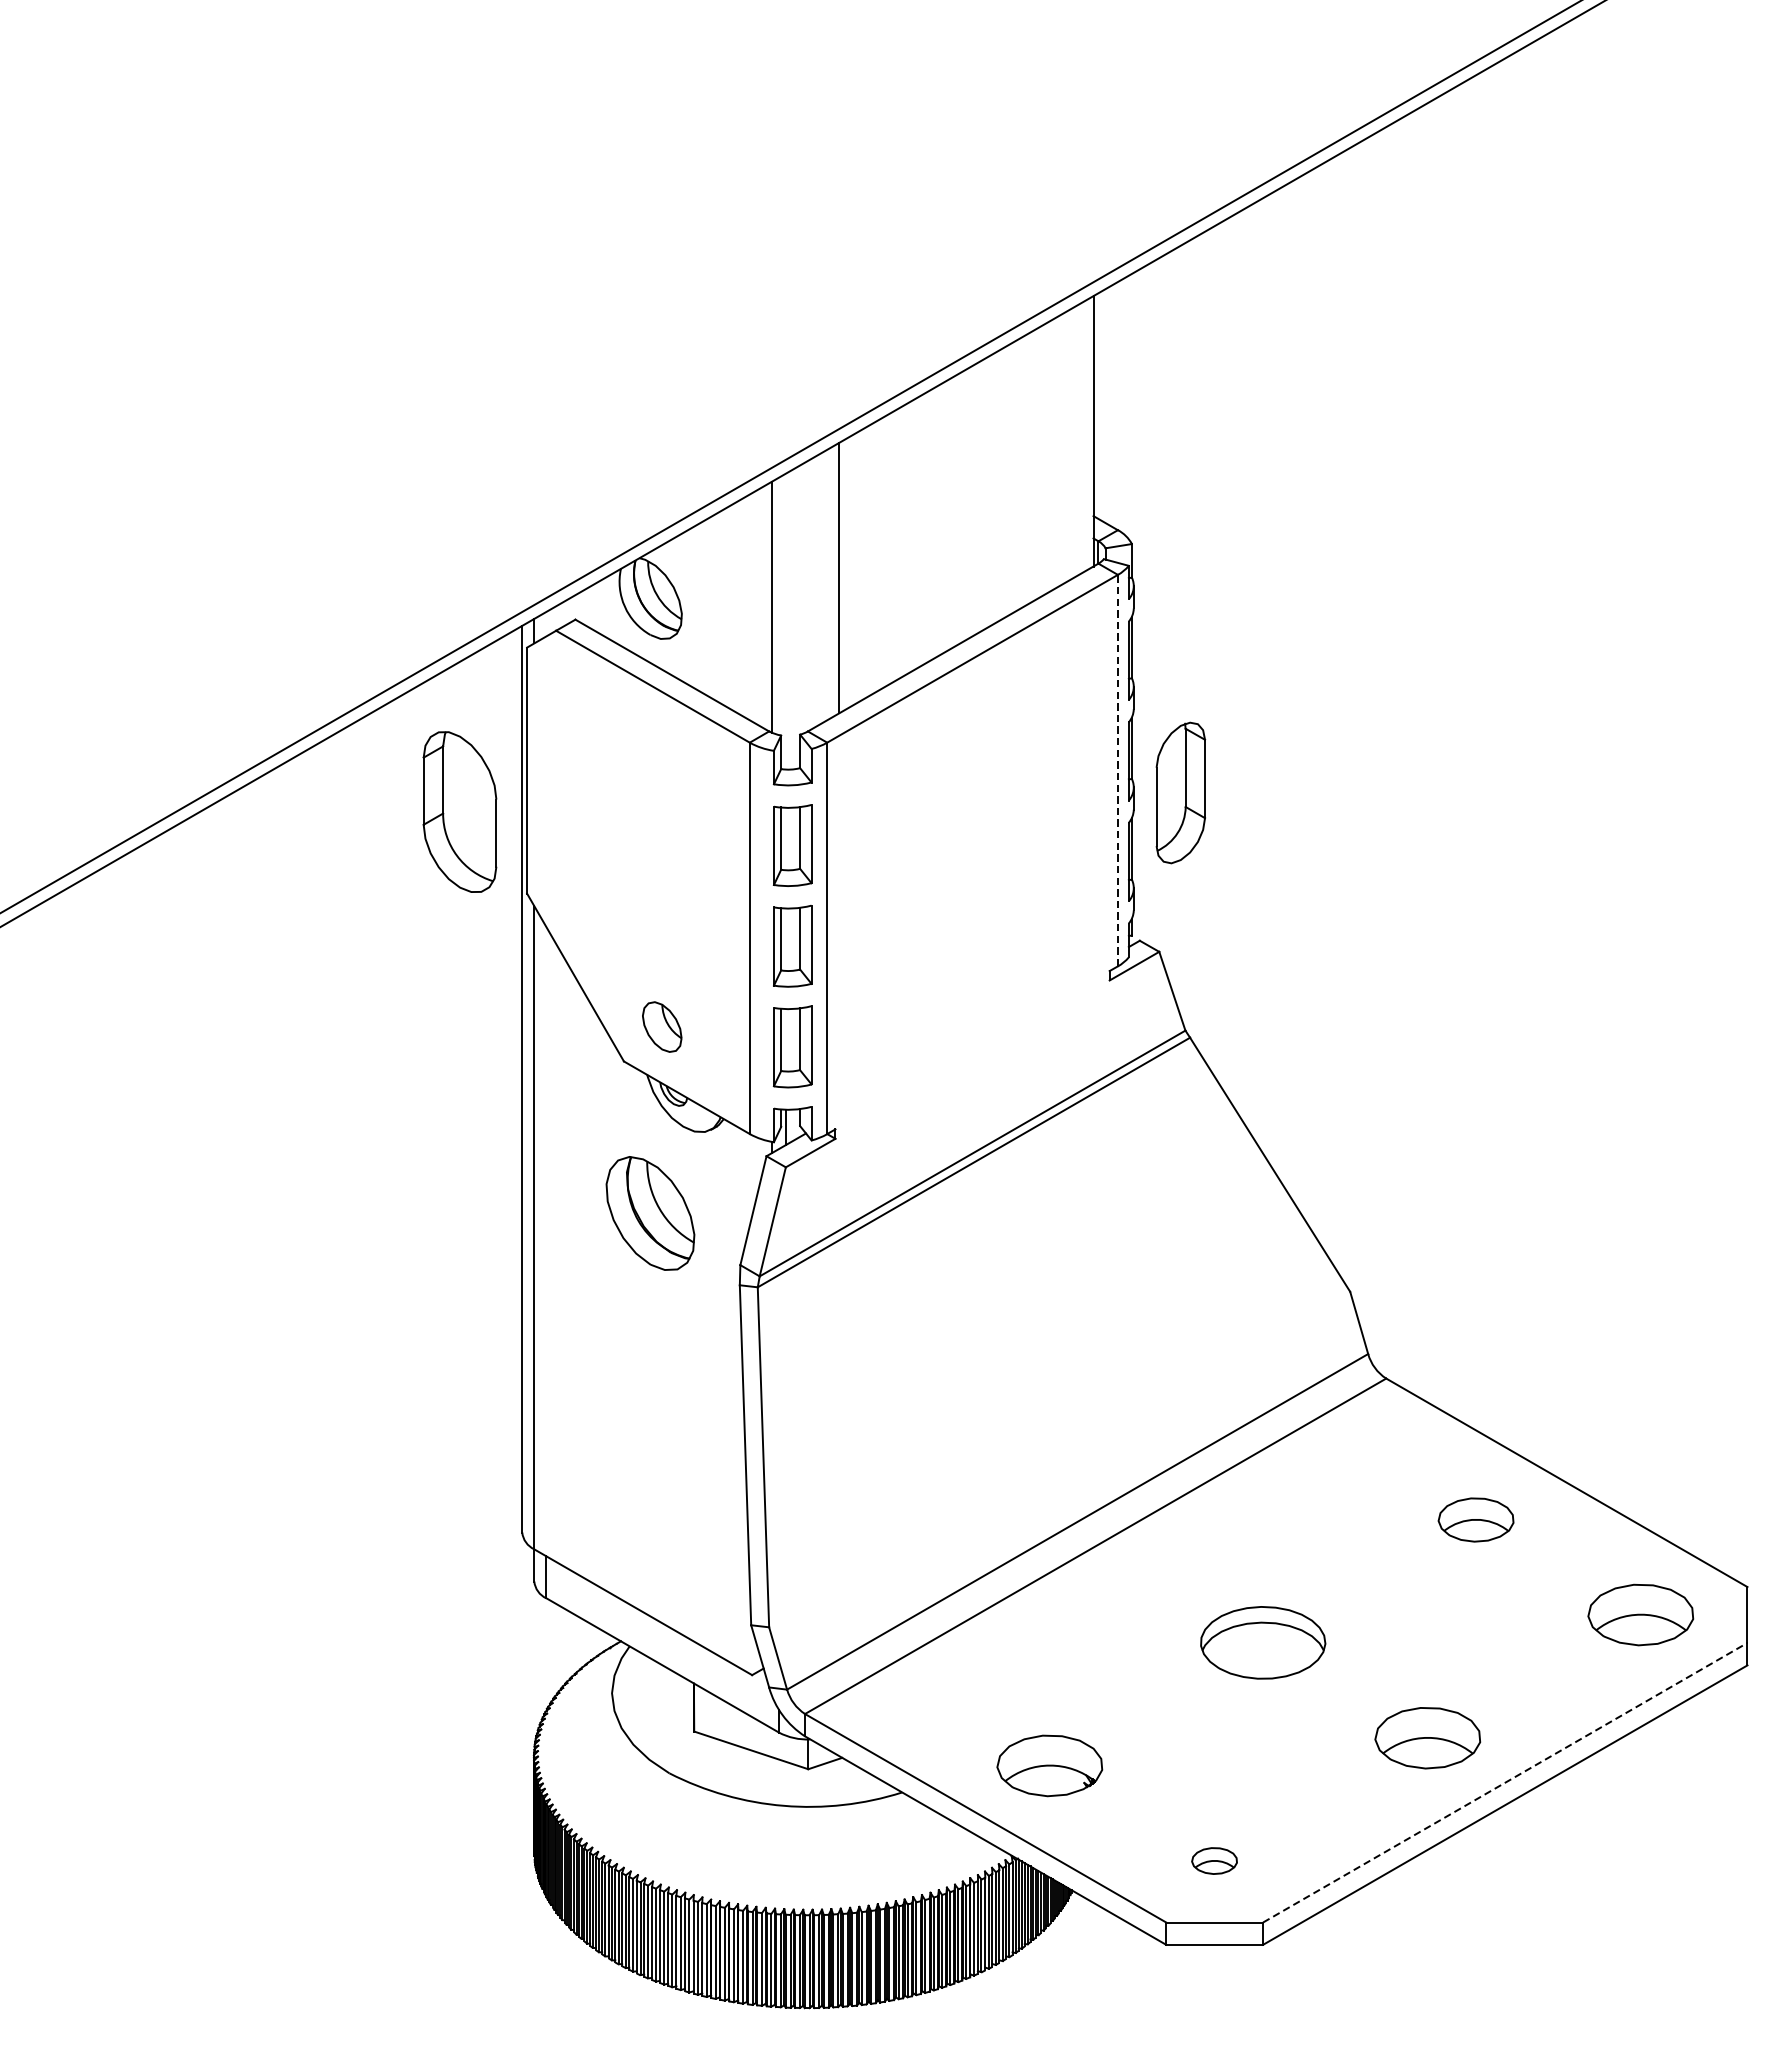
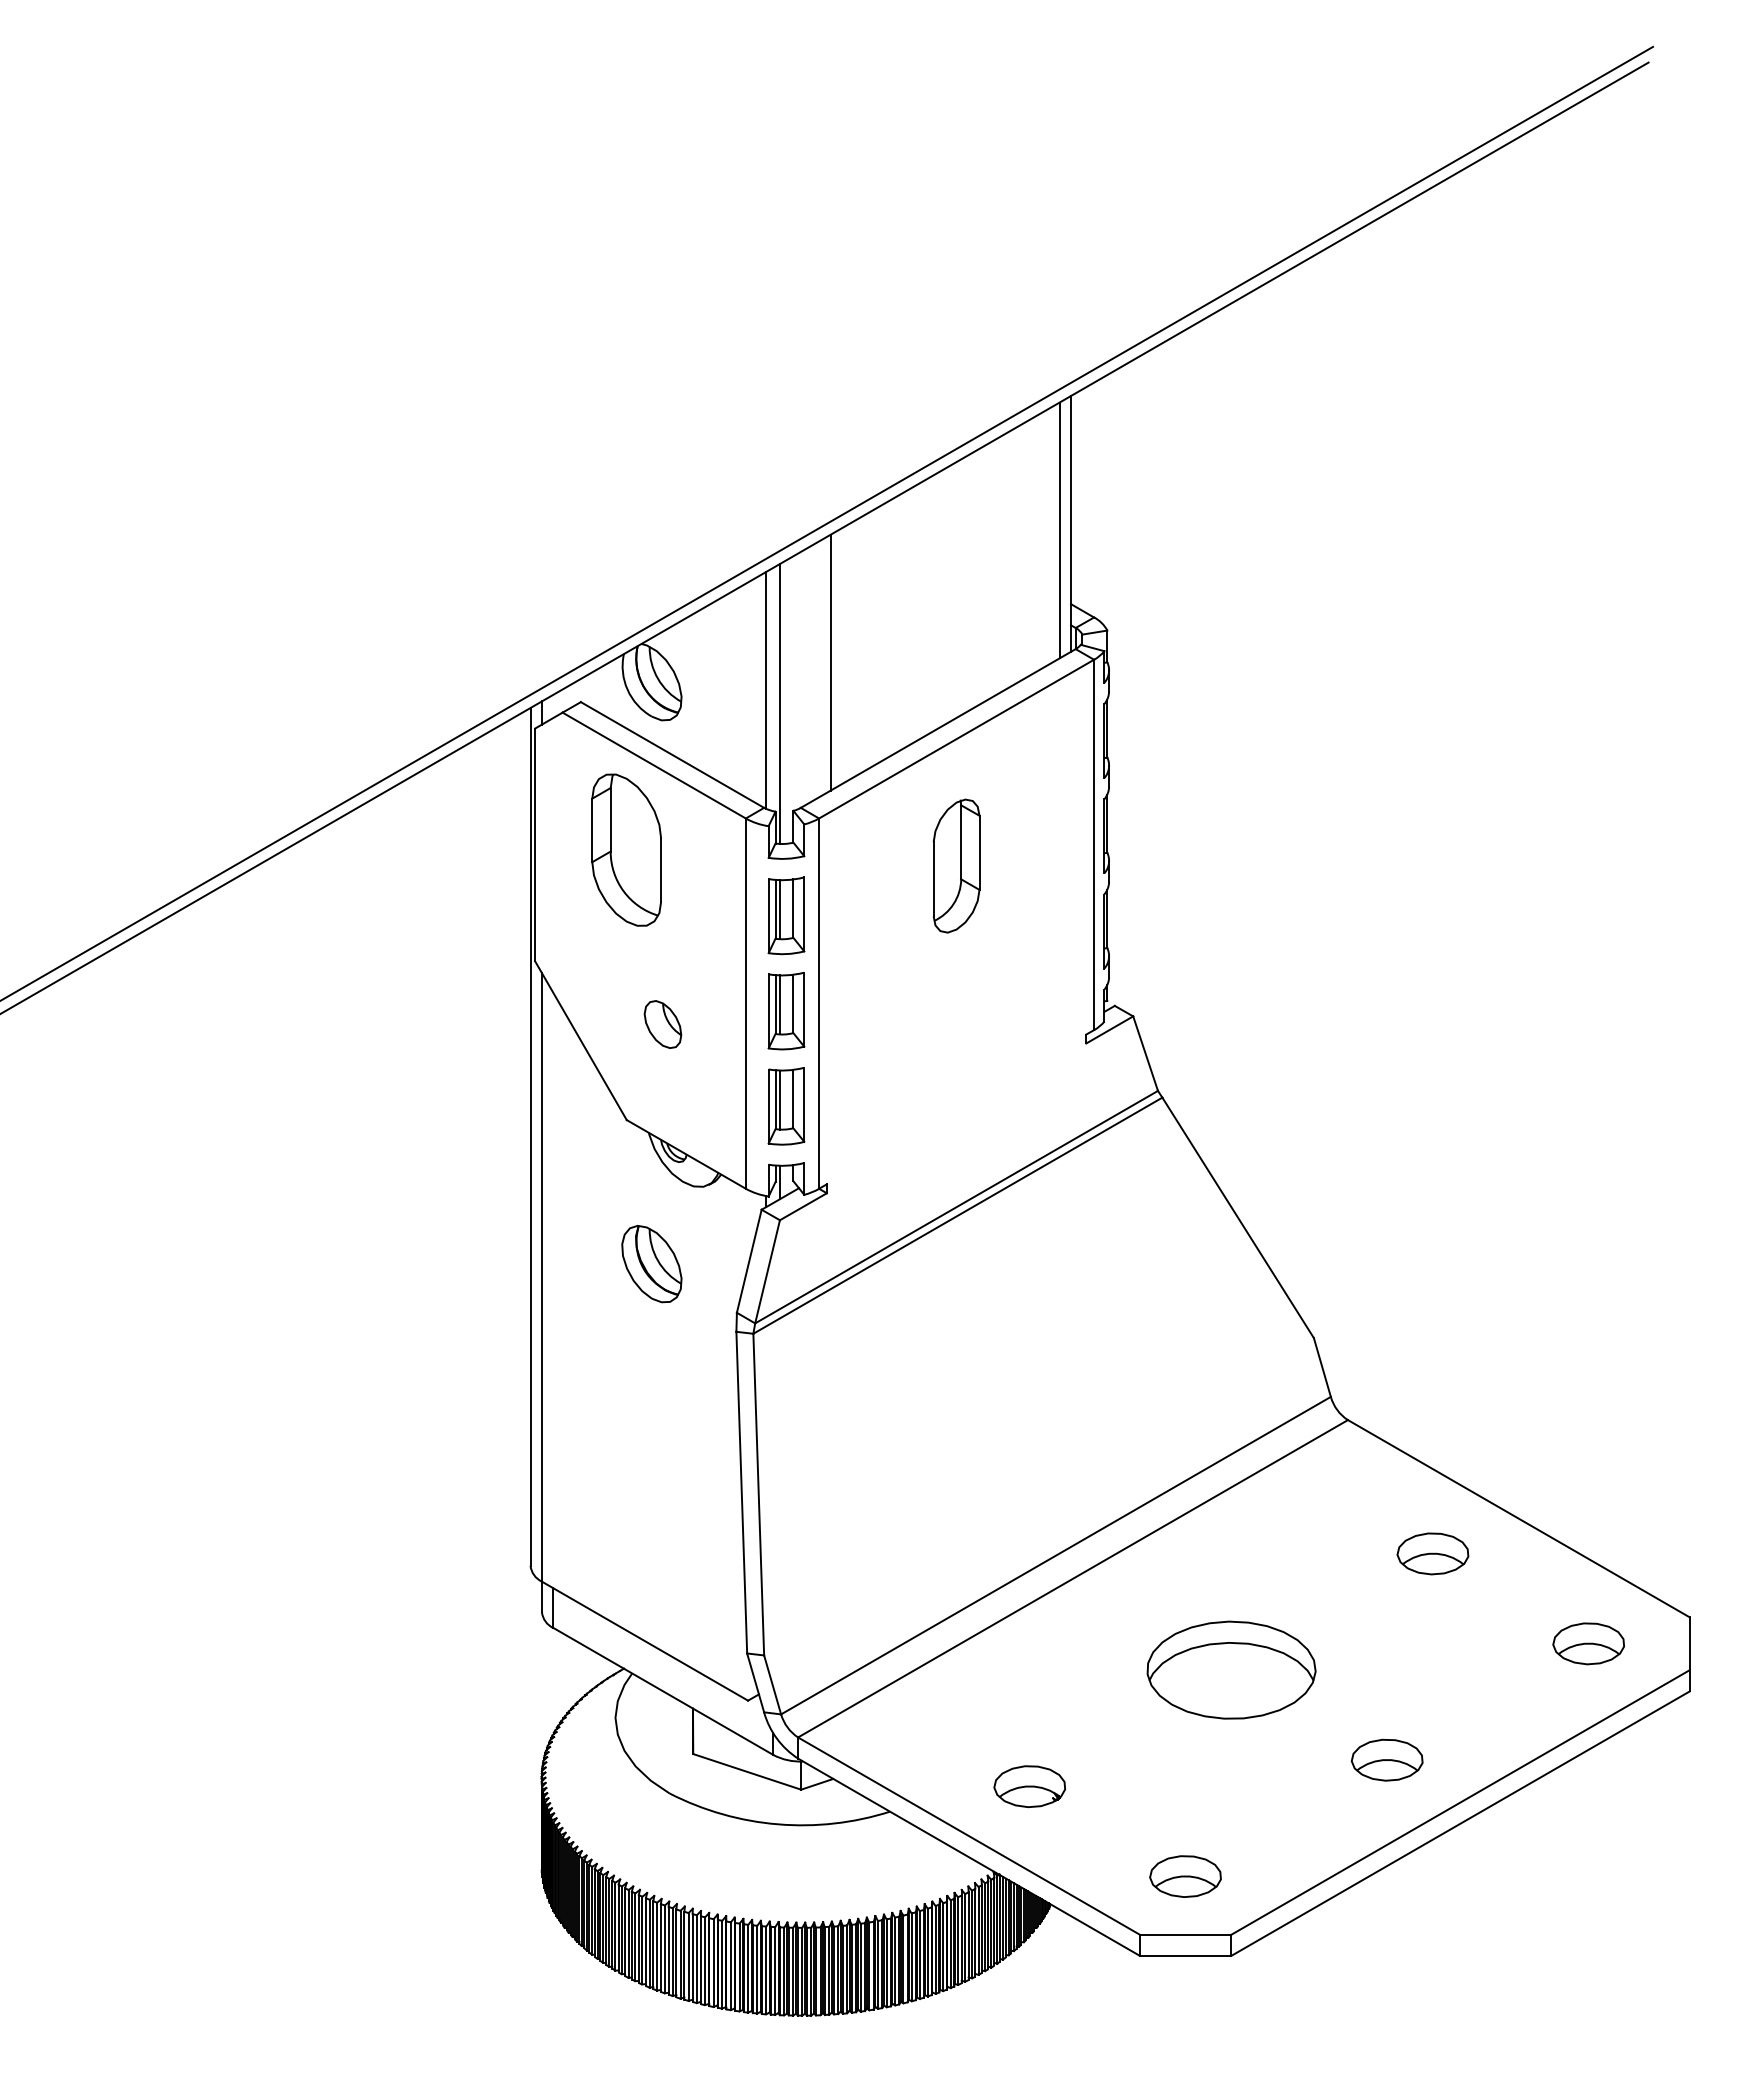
line: (1081, 438) -> (1059, 530), added
line: (786, 621) -> (780, 703), added
line: (1118, 770) -> (1094, 844), dashed -> solid
part: (1180, 792) -> (956, 865), moved
part: (459, 811) -> (626, 849), moved
line: (786, 838) -> (780, 909), added
line: (786, 939) -> (780, 1004), added
part: (661, 1027) -> (662, 1024), moved
line: (786, 1039) -> (780, 1099), added
part: (650, 1214) -> (651, 1264), size x0.71
part: (1640, 1614) -> (1588, 1643), size x0.71
part: (1263, 1642) -> (1231, 1669), size x1.43
part: (1426, 1737) -> (1386, 1759), size x0.71
part: (1049, 1765) -> (1029, 1786), size x0.71
line: (1505, 1782) -> (1460, 1802), dashed -> solid
part: (1214, 1860) -> (1185, 1876), size x1.67

